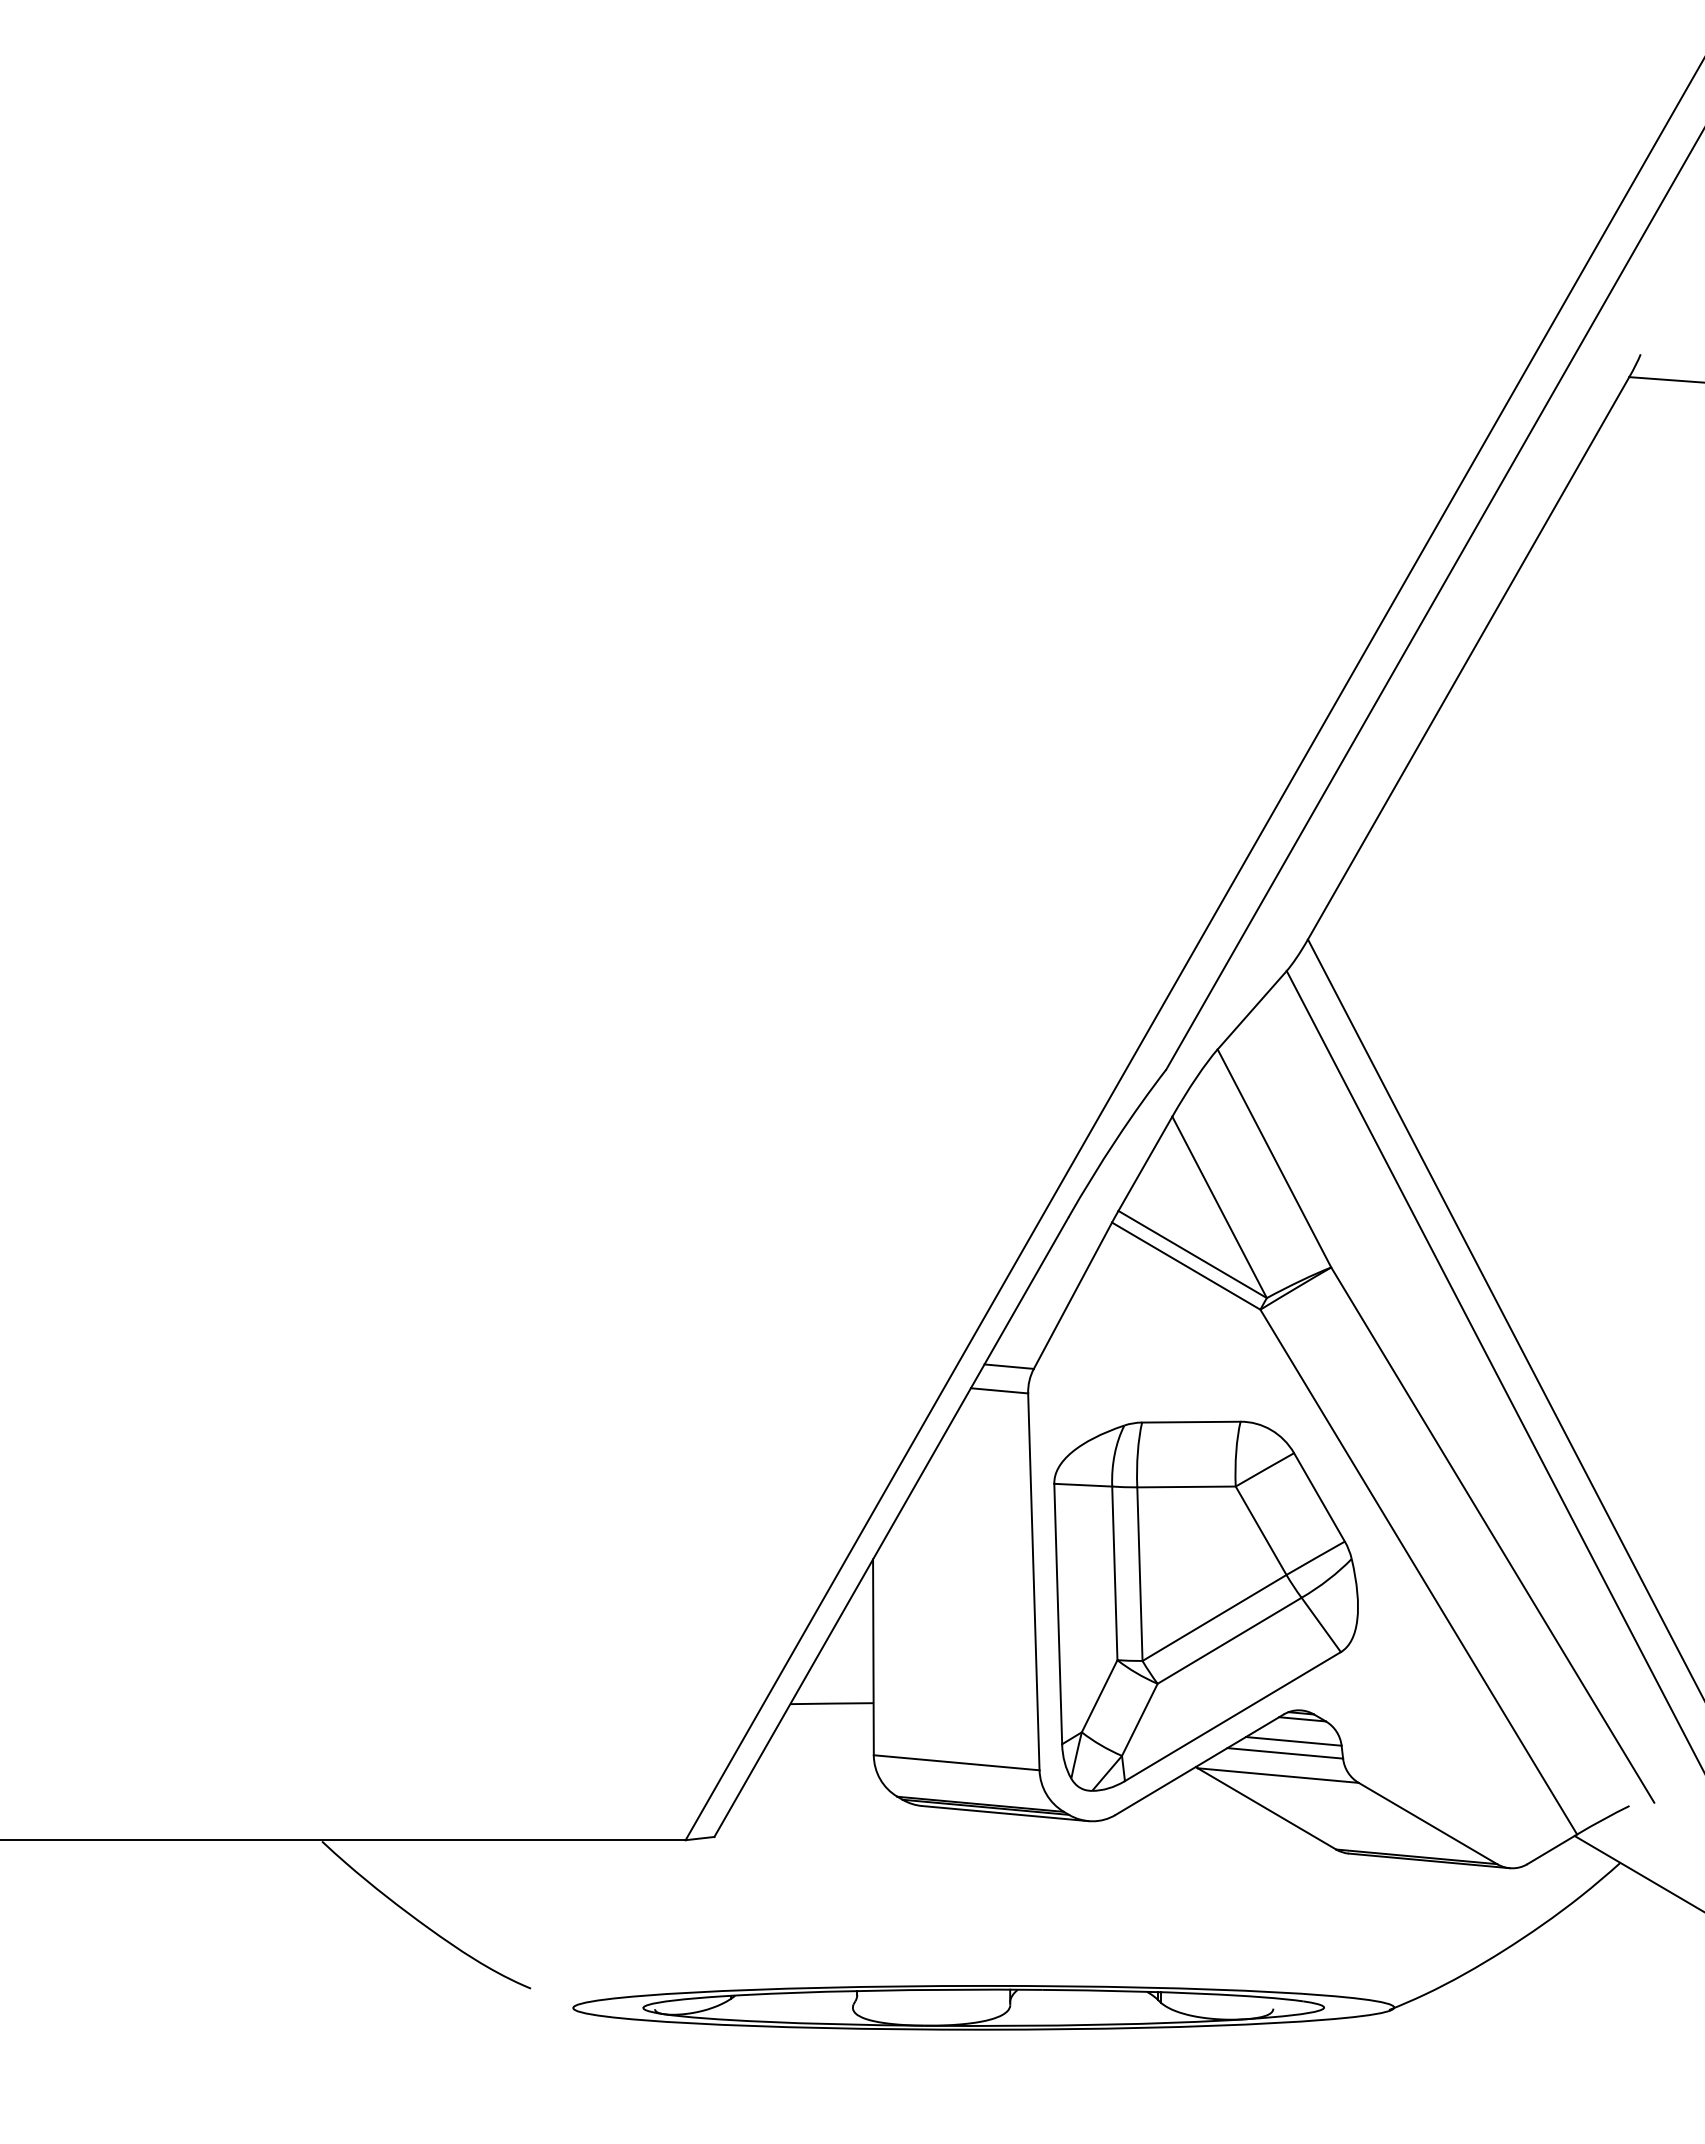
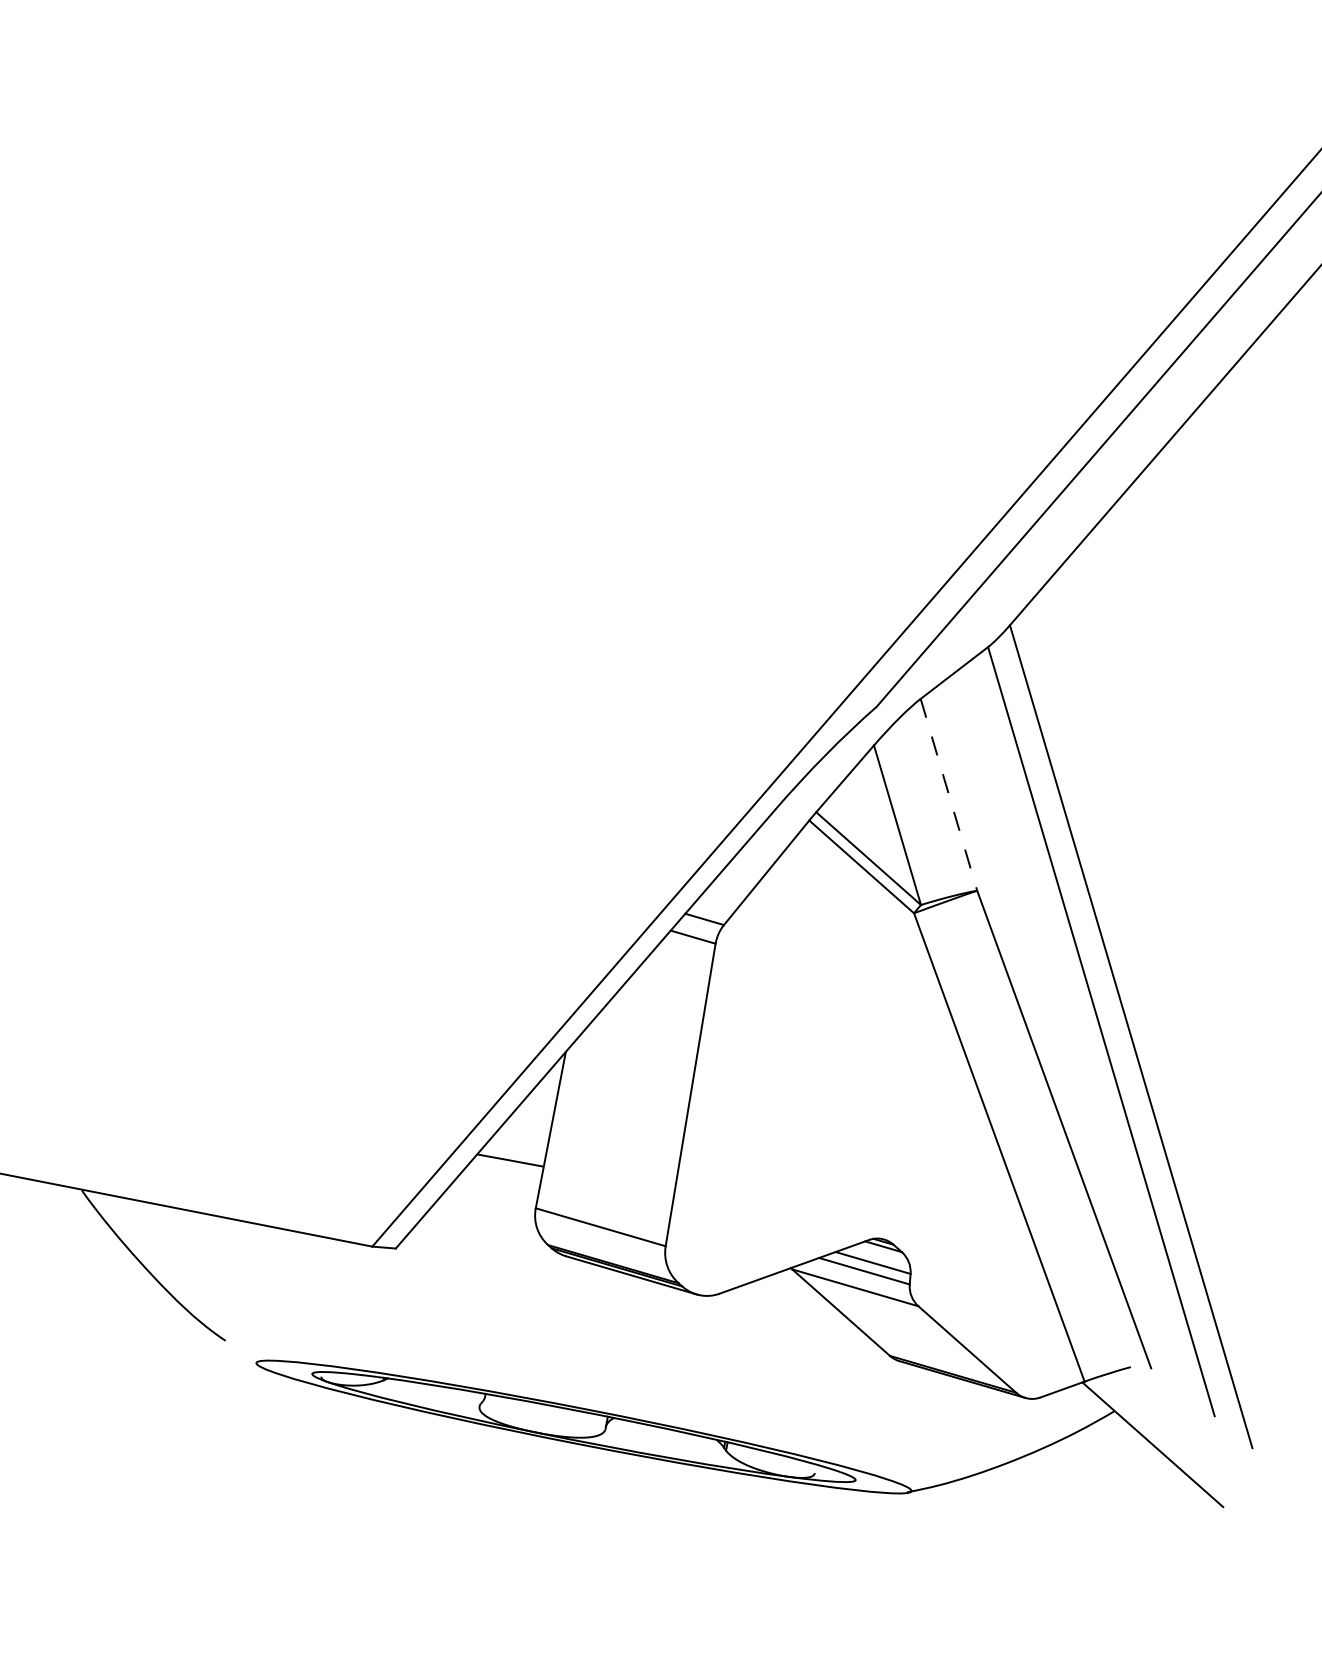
line: (1274, 1158) -> (948, 794), solid -> dashed
part: (1205, 1605) -> (823, 1140), removed

